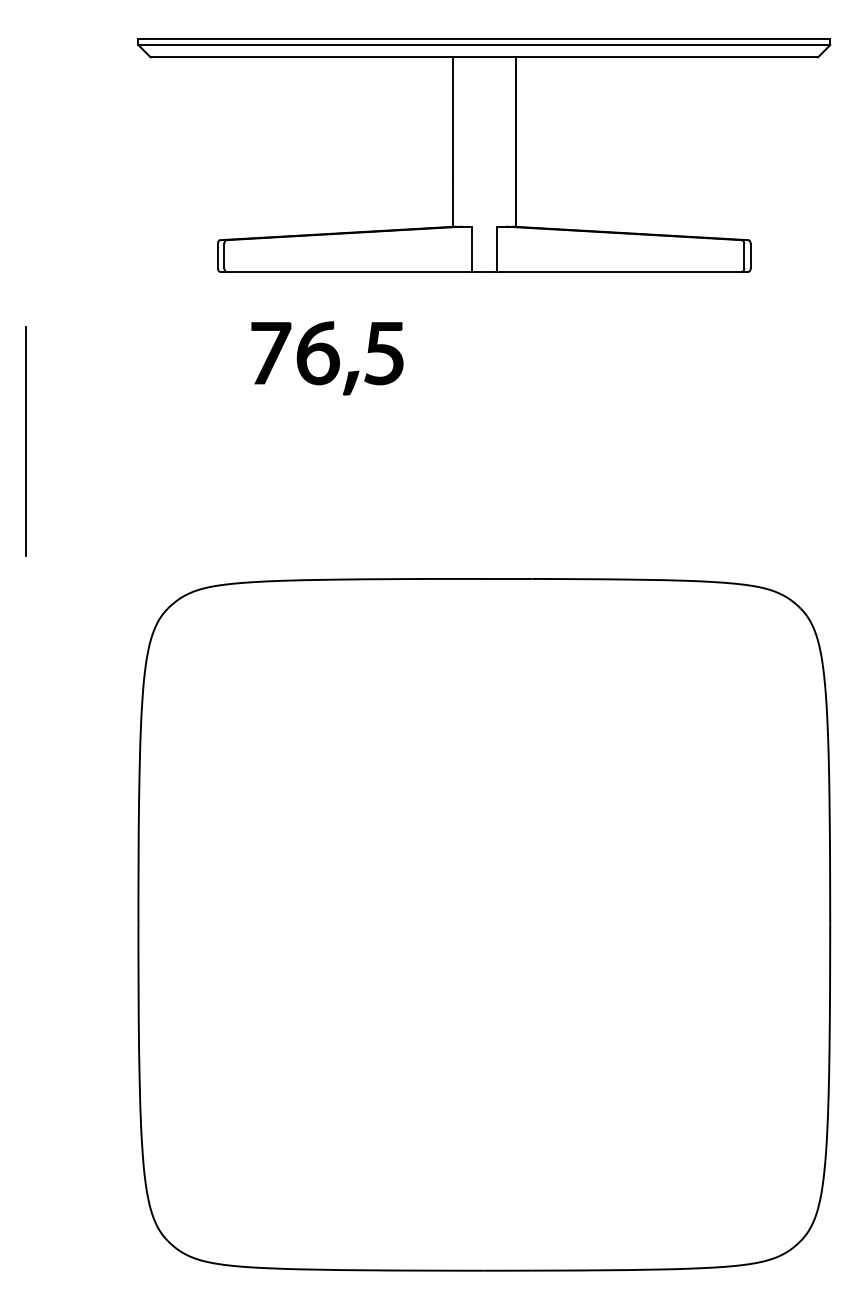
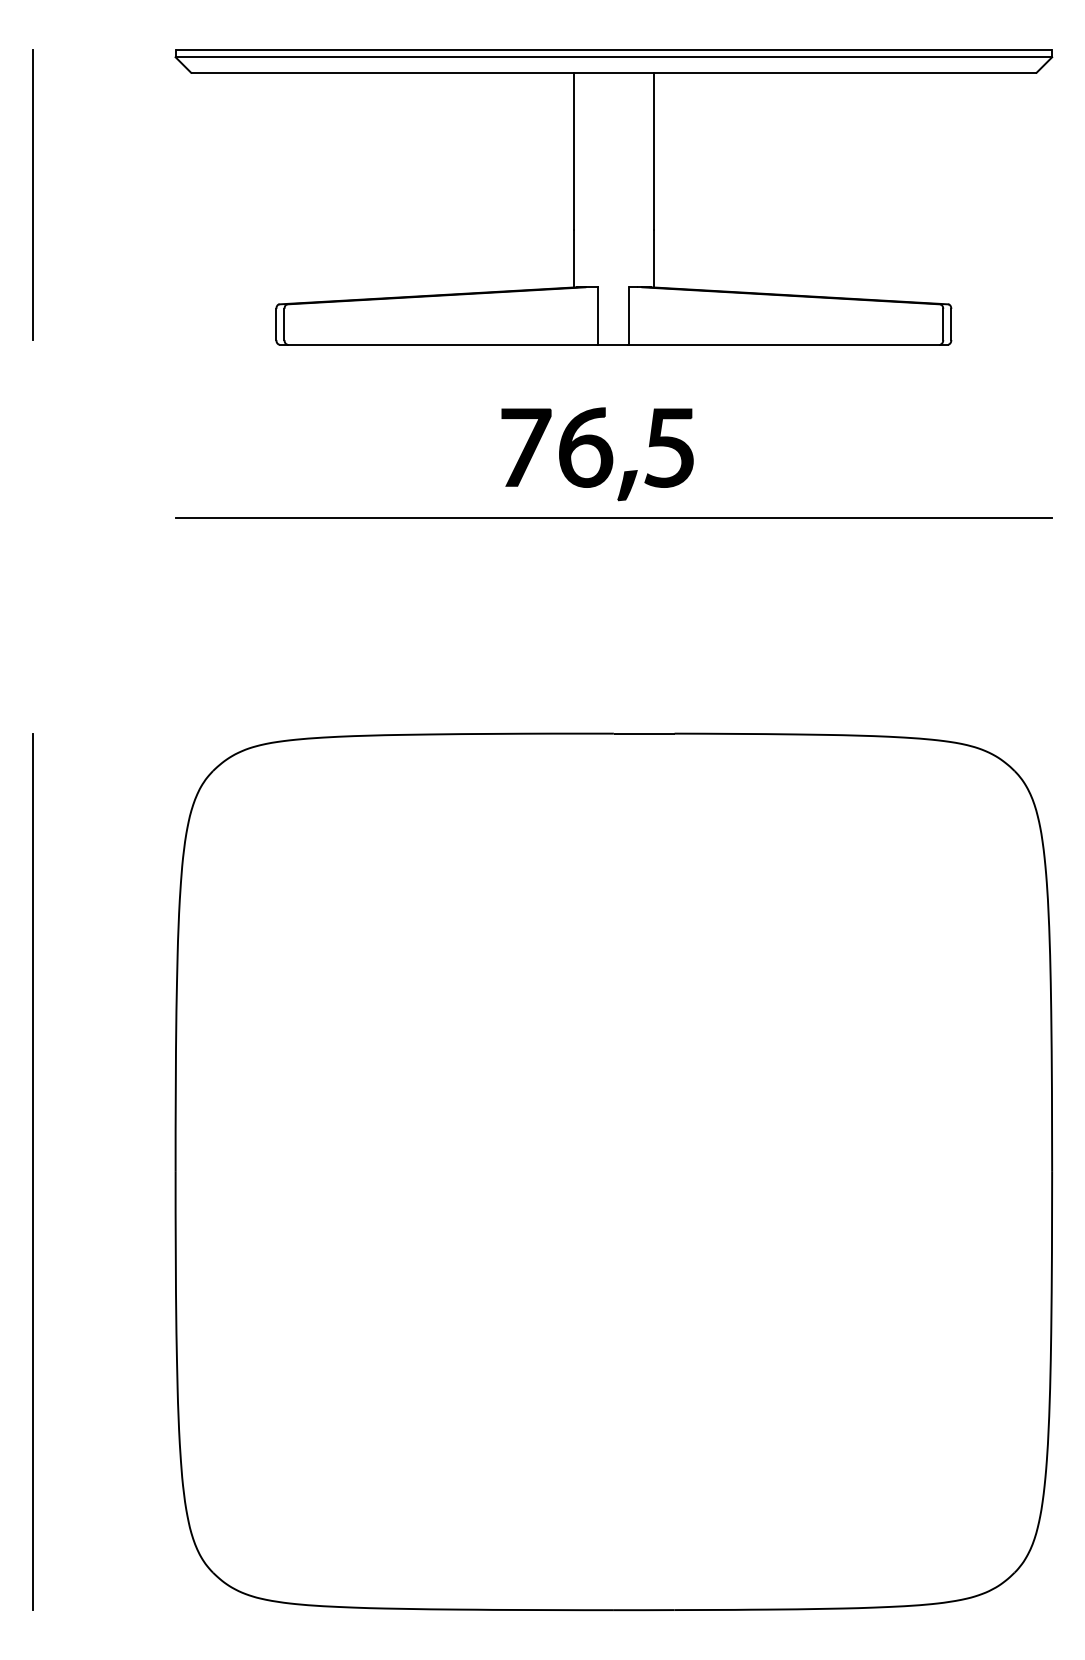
part: (327, 358) -> (597, 454), moved
line: (484, 408) -> (614, 517), added
line: (25, 441) -> (32, 194), moved
line: (25, 924) -> (32, 1171), added

